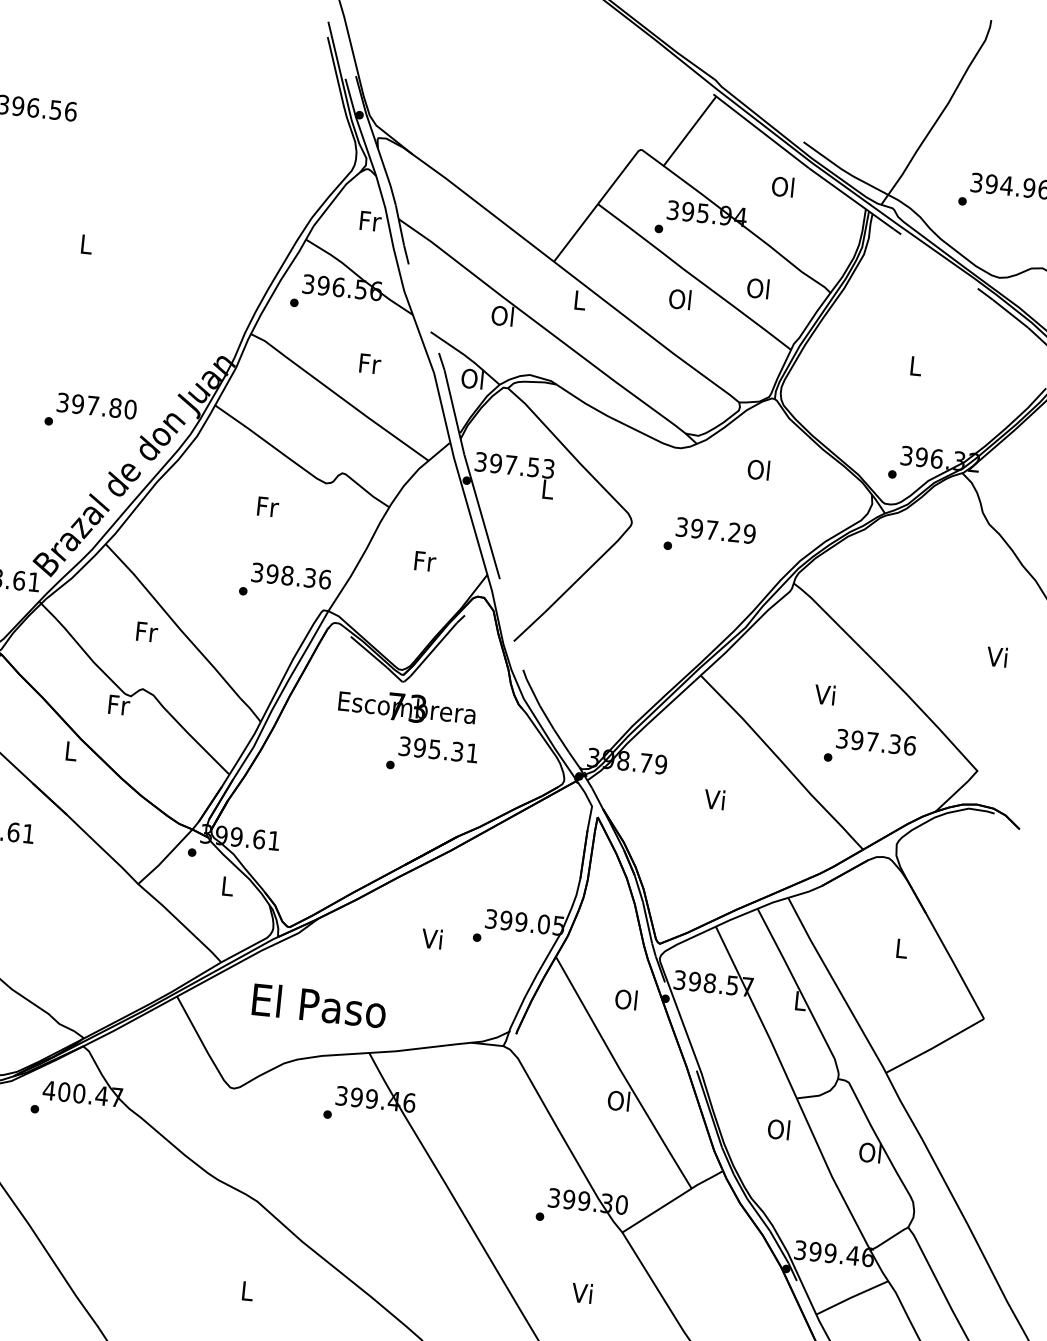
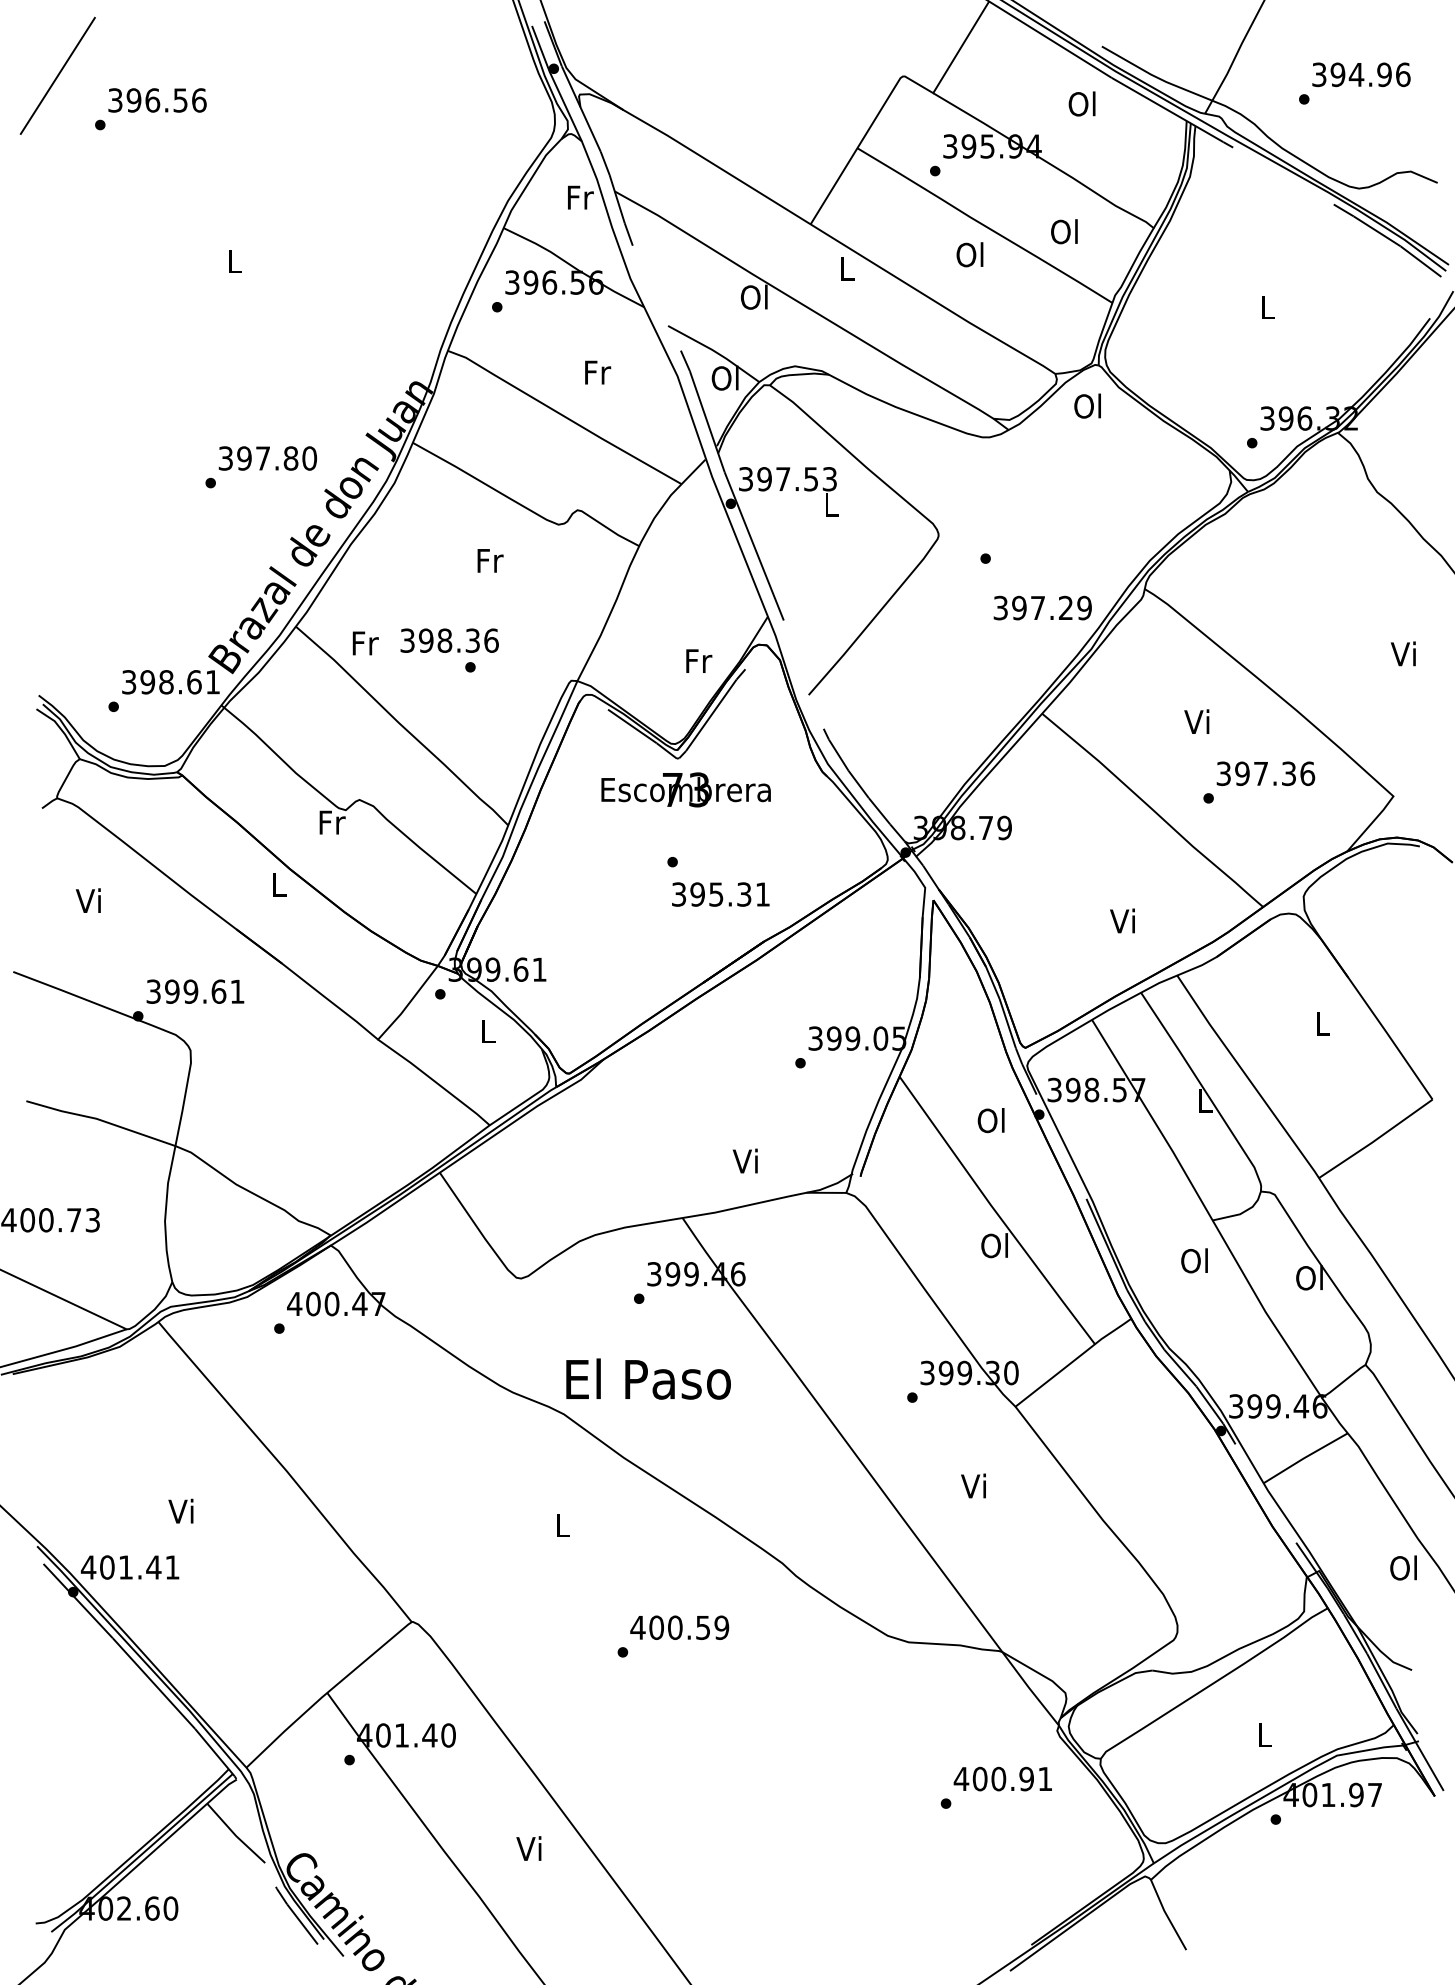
text: (758, 469) -> (1087, 405), moved
text: (715, 530) -> (1042, 607), moved
text: (425, 561) -> (699, 660), moved
text: (291, 575) -> (449, 640), moved
text: (147, 632) -> (365, 643), moved
text: (438, 749) -> (720, 894), moved
text: (714, 799) -> (1122, 920), moved
text: (432, 938) -> (745, 1160), moved
text: (319, 1005) -> (648, 1378), moved

